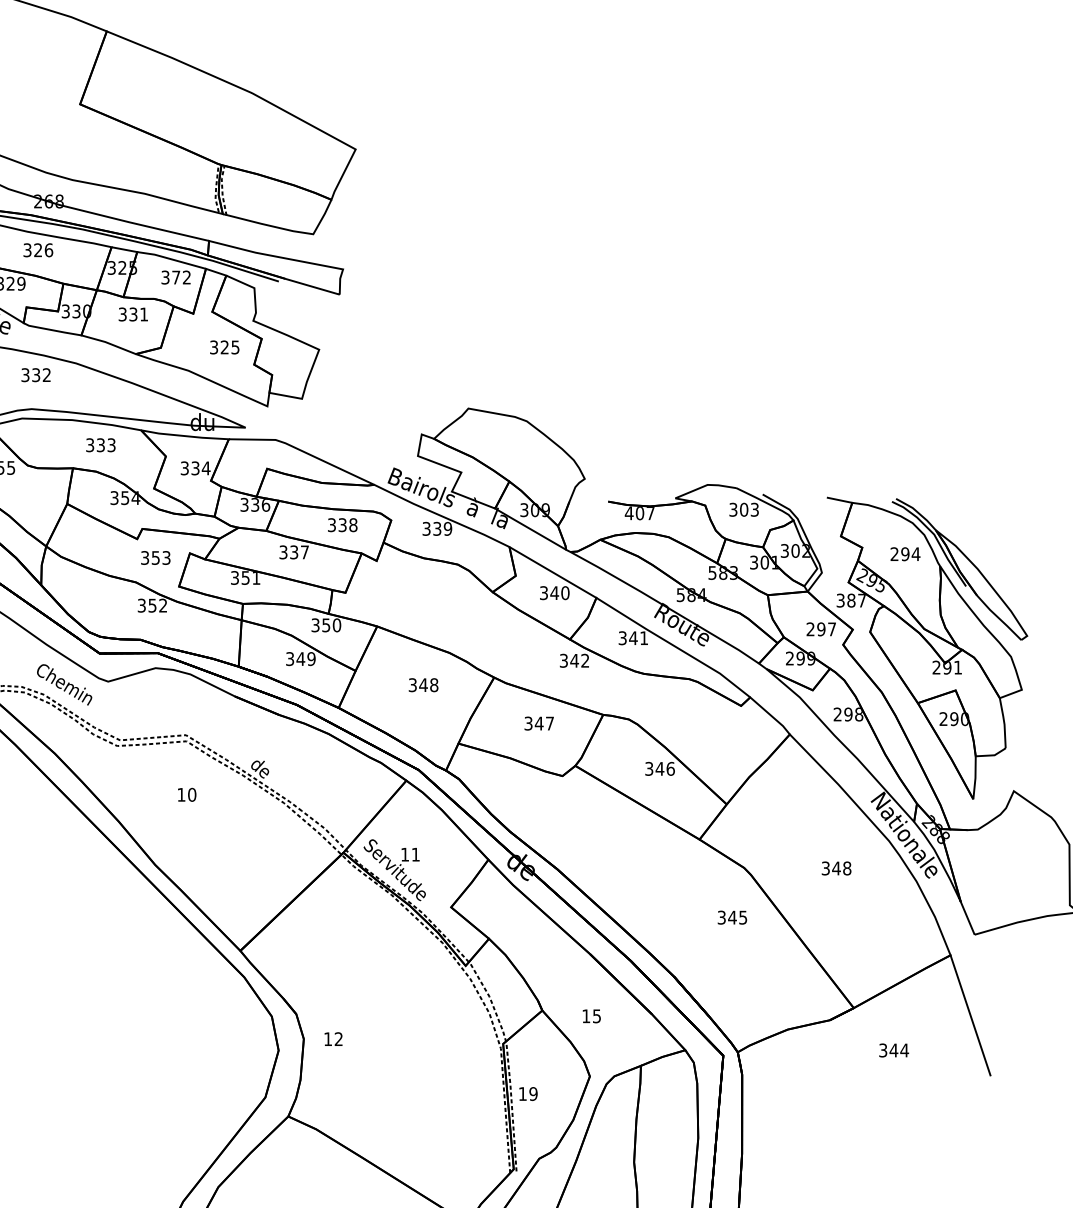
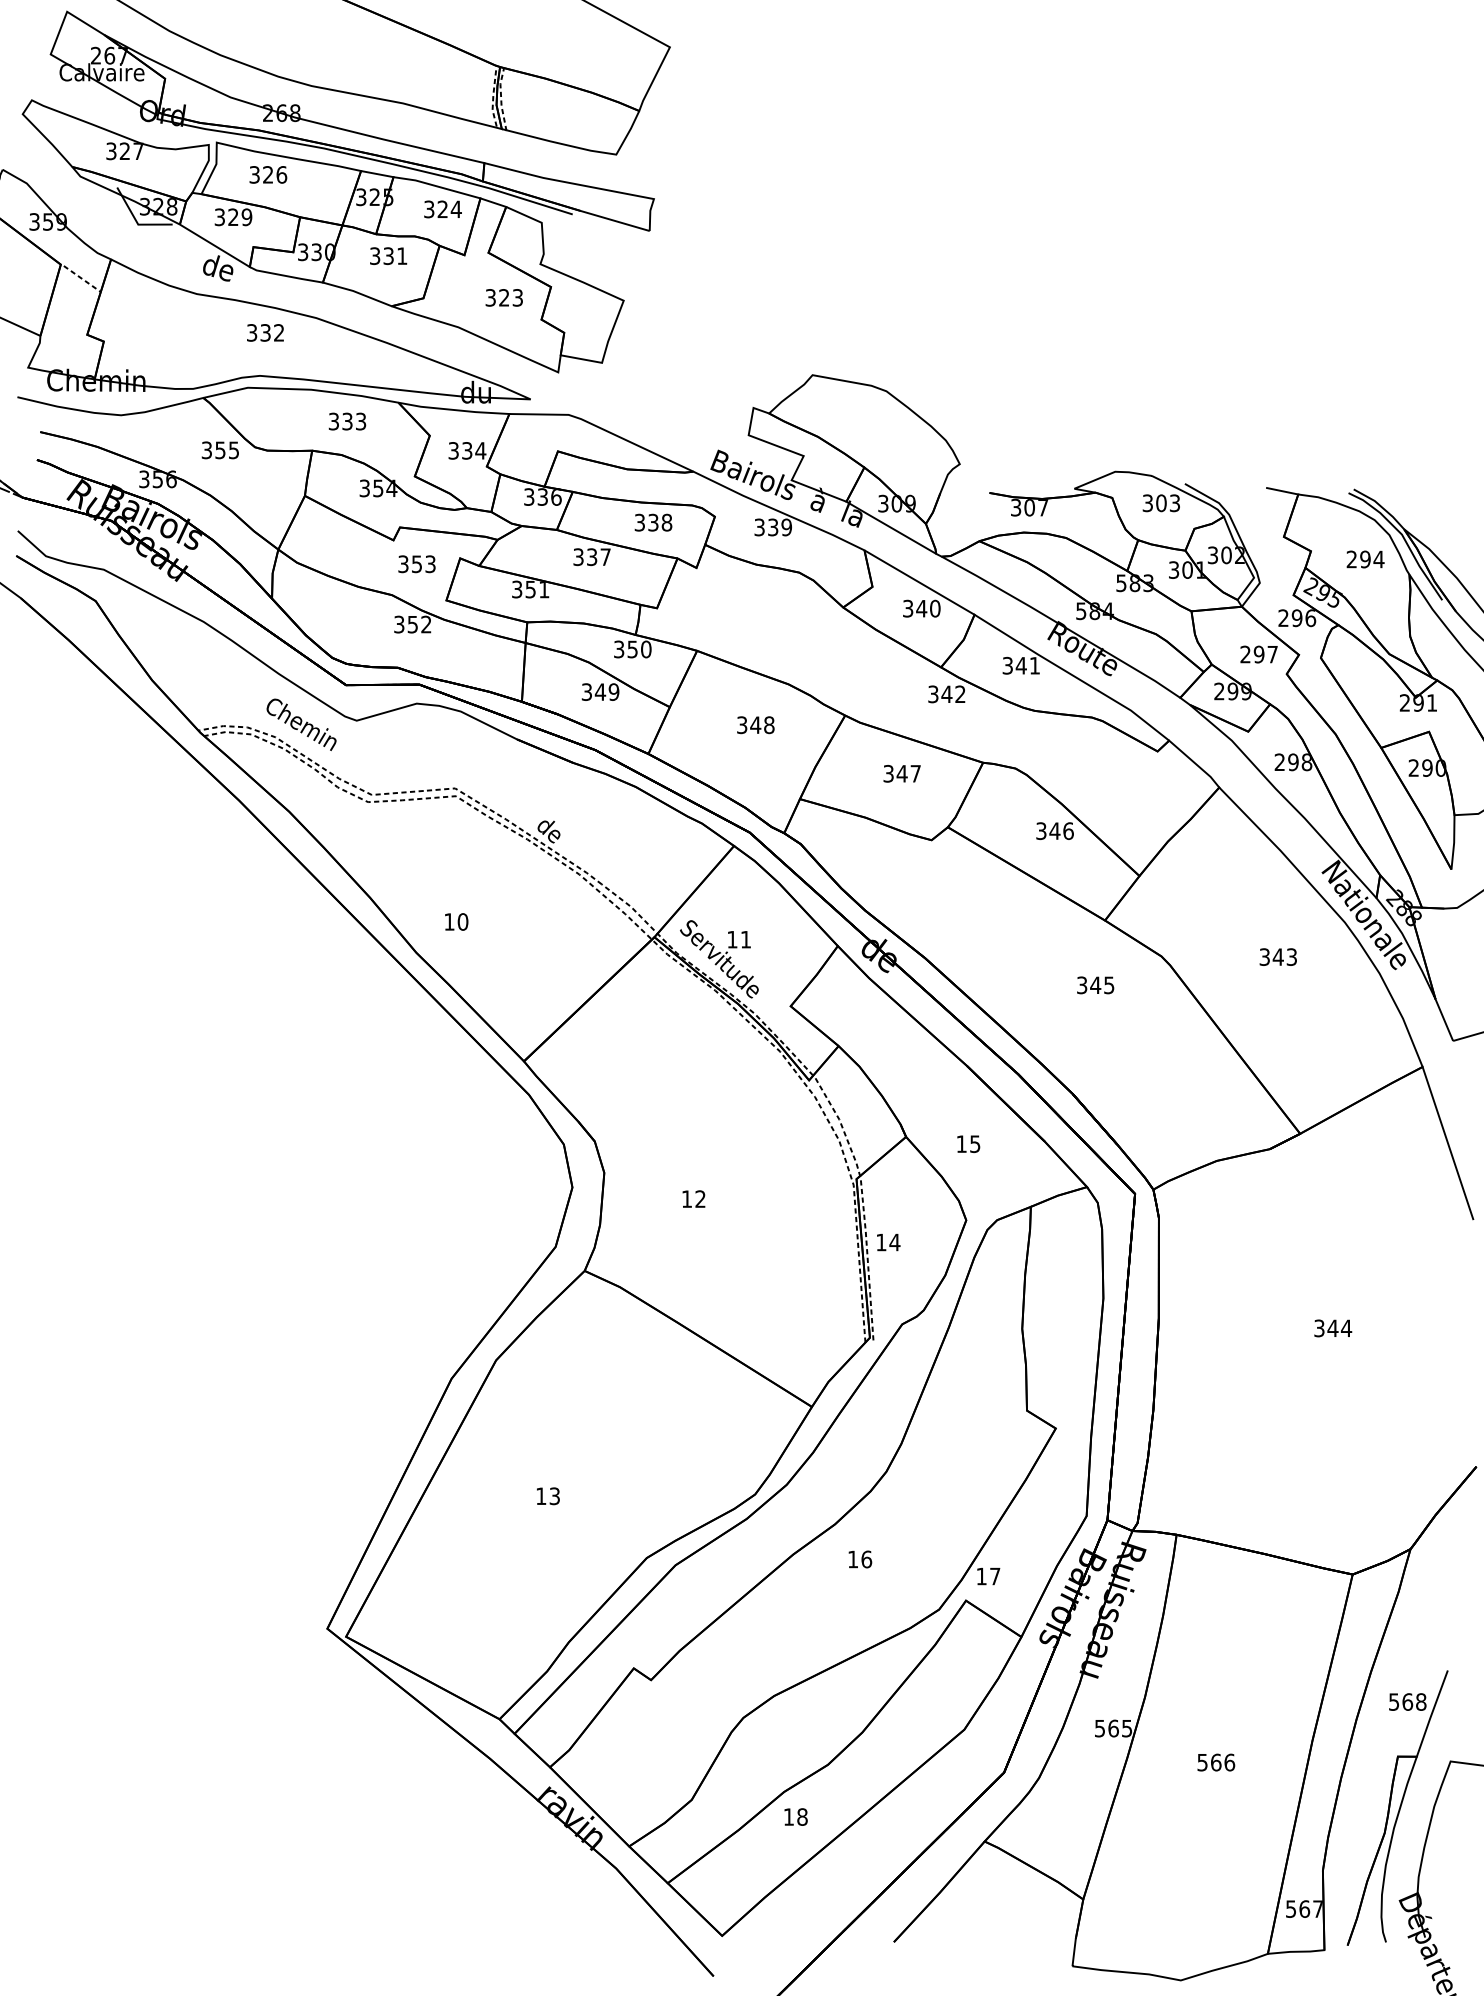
text: (181, 276) -> (449, 208), 372 -> 324
text: (235, 347) -> (517, 297), 325 -> 323
text: (628, 513) -> (1015, 507), 407 -> 307
text: (851, 600) -> (1297, 618), 387 -> 296
text: (187, 794) -> (456, 921), moved
text: (846, 867) -> (1291, 956), 348 -> 343
text: (732, 917) -> (1095, 985), moved
text: (333, 1038) -> (693, 1198), moved
text: (894, 1050) -> (1333, 1328), moved
text: (533, 1094) -> (894, 1242), 19 -> 14

